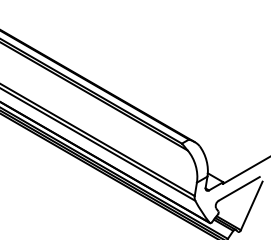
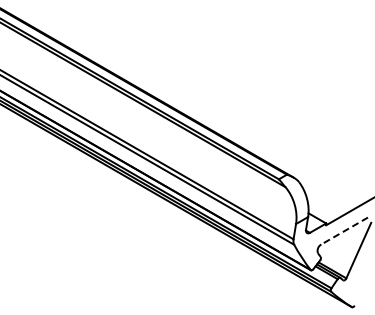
line: (239, 189) -> (344, 231), solid -> dashed

